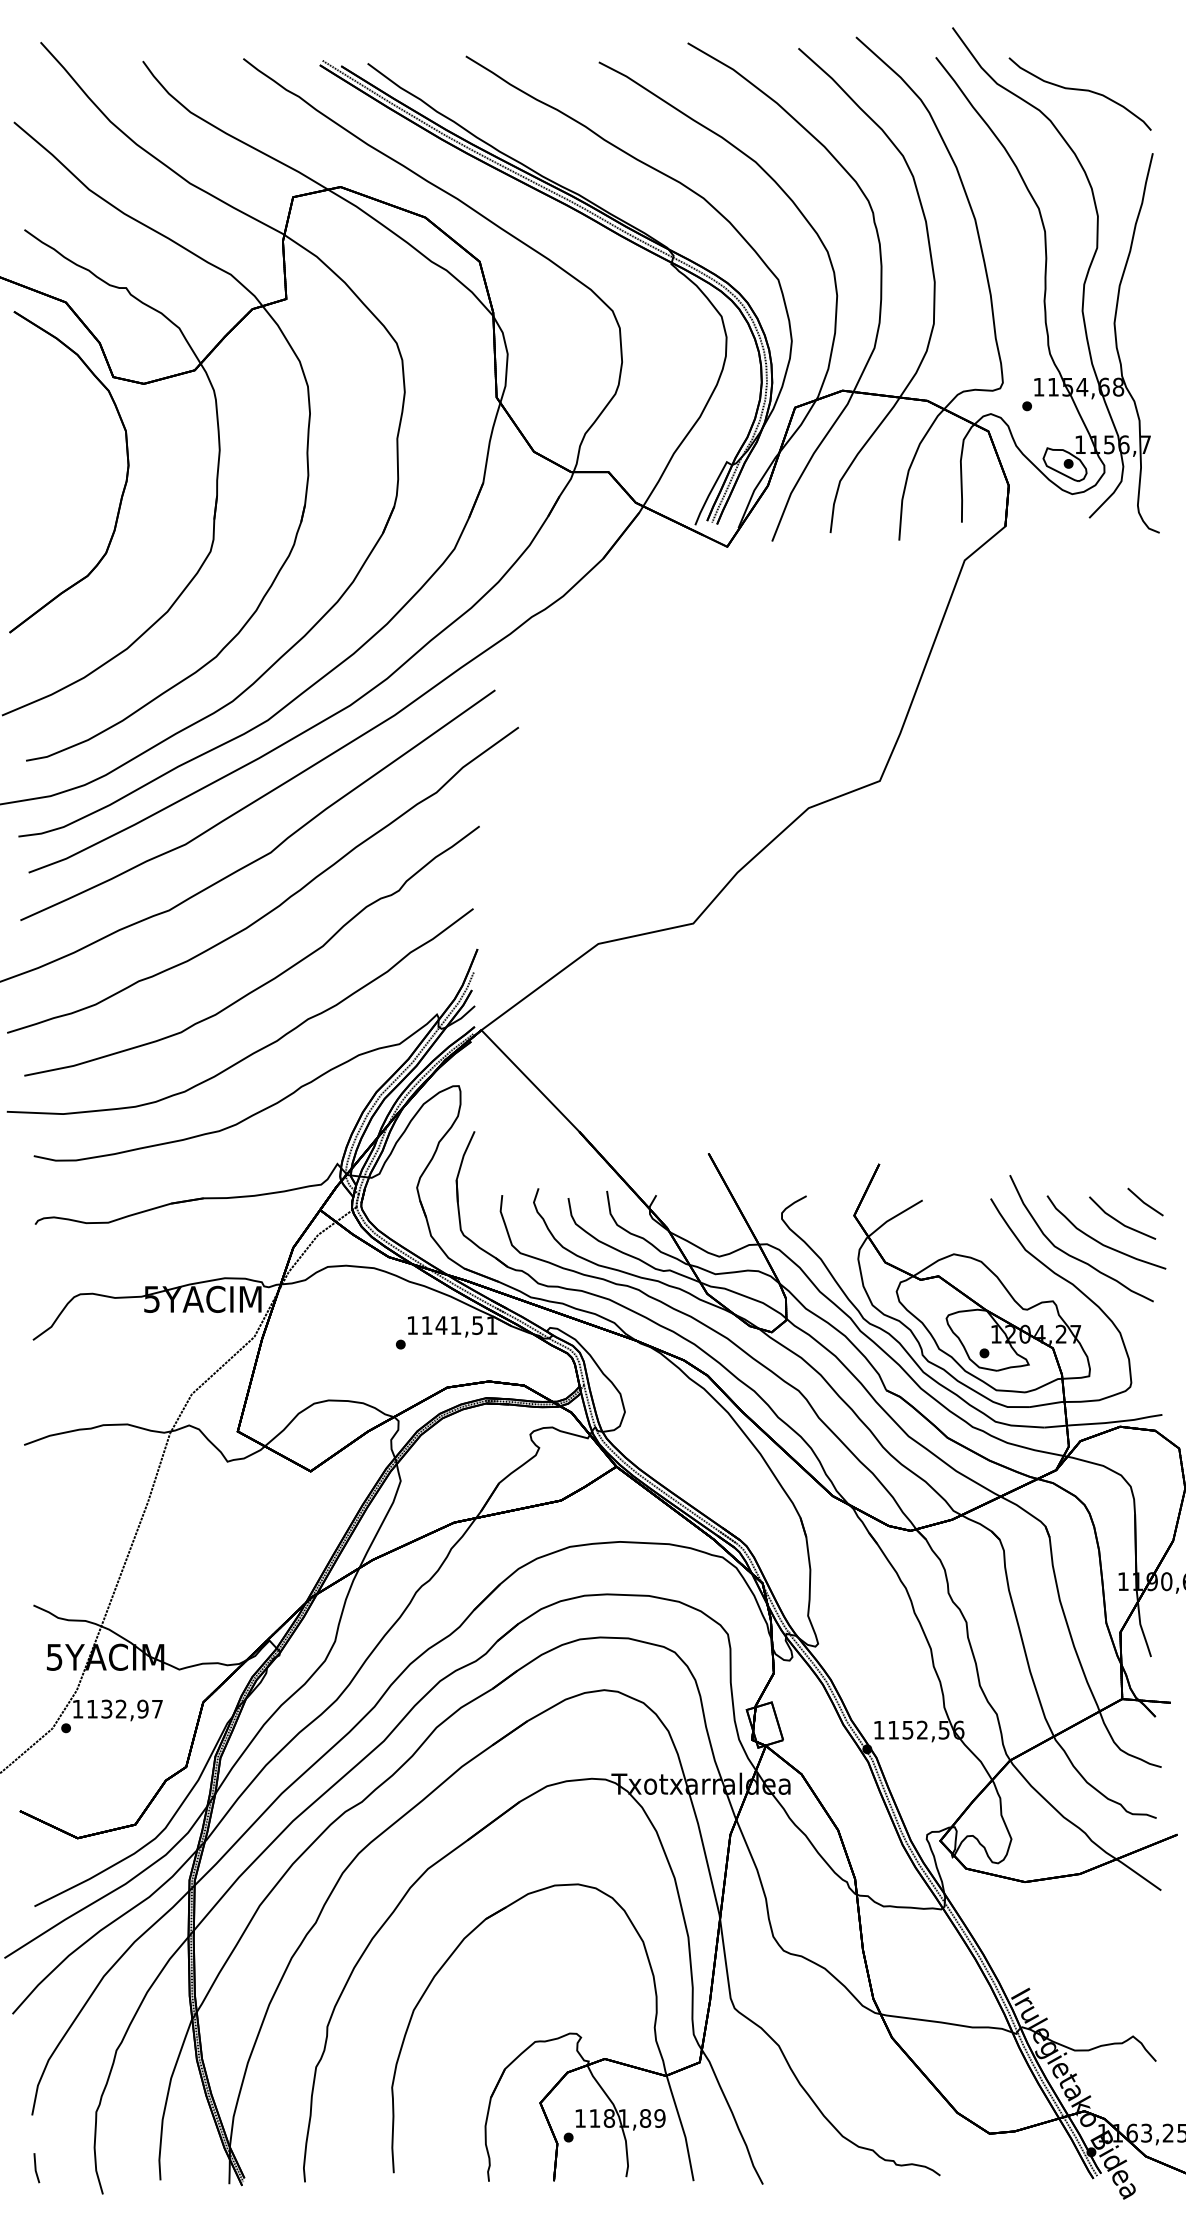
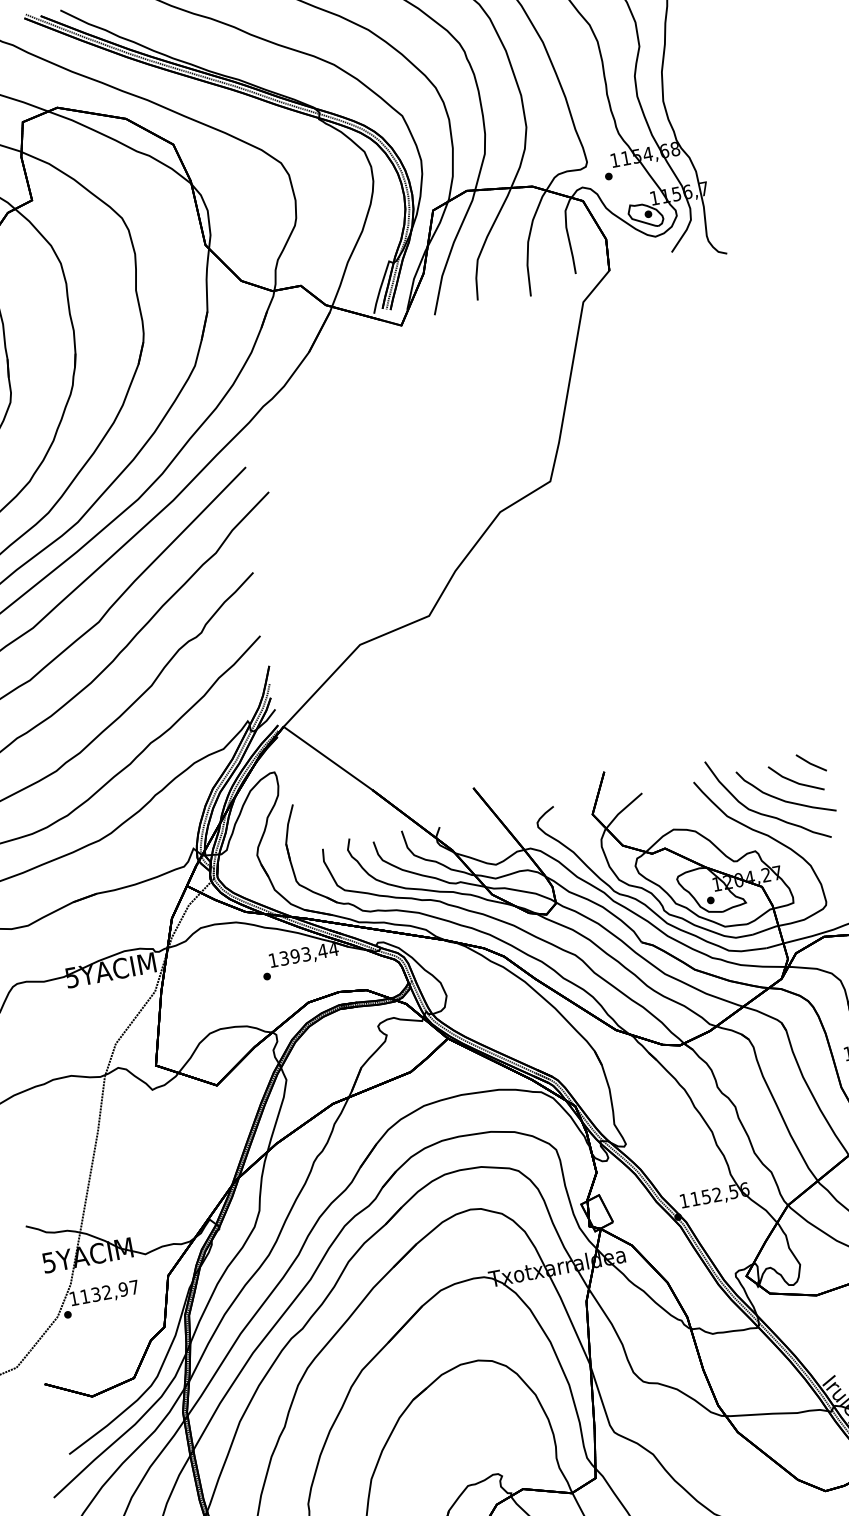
text: (459, 1325) -> (308, 953), 1141,51 -> 1393,44

